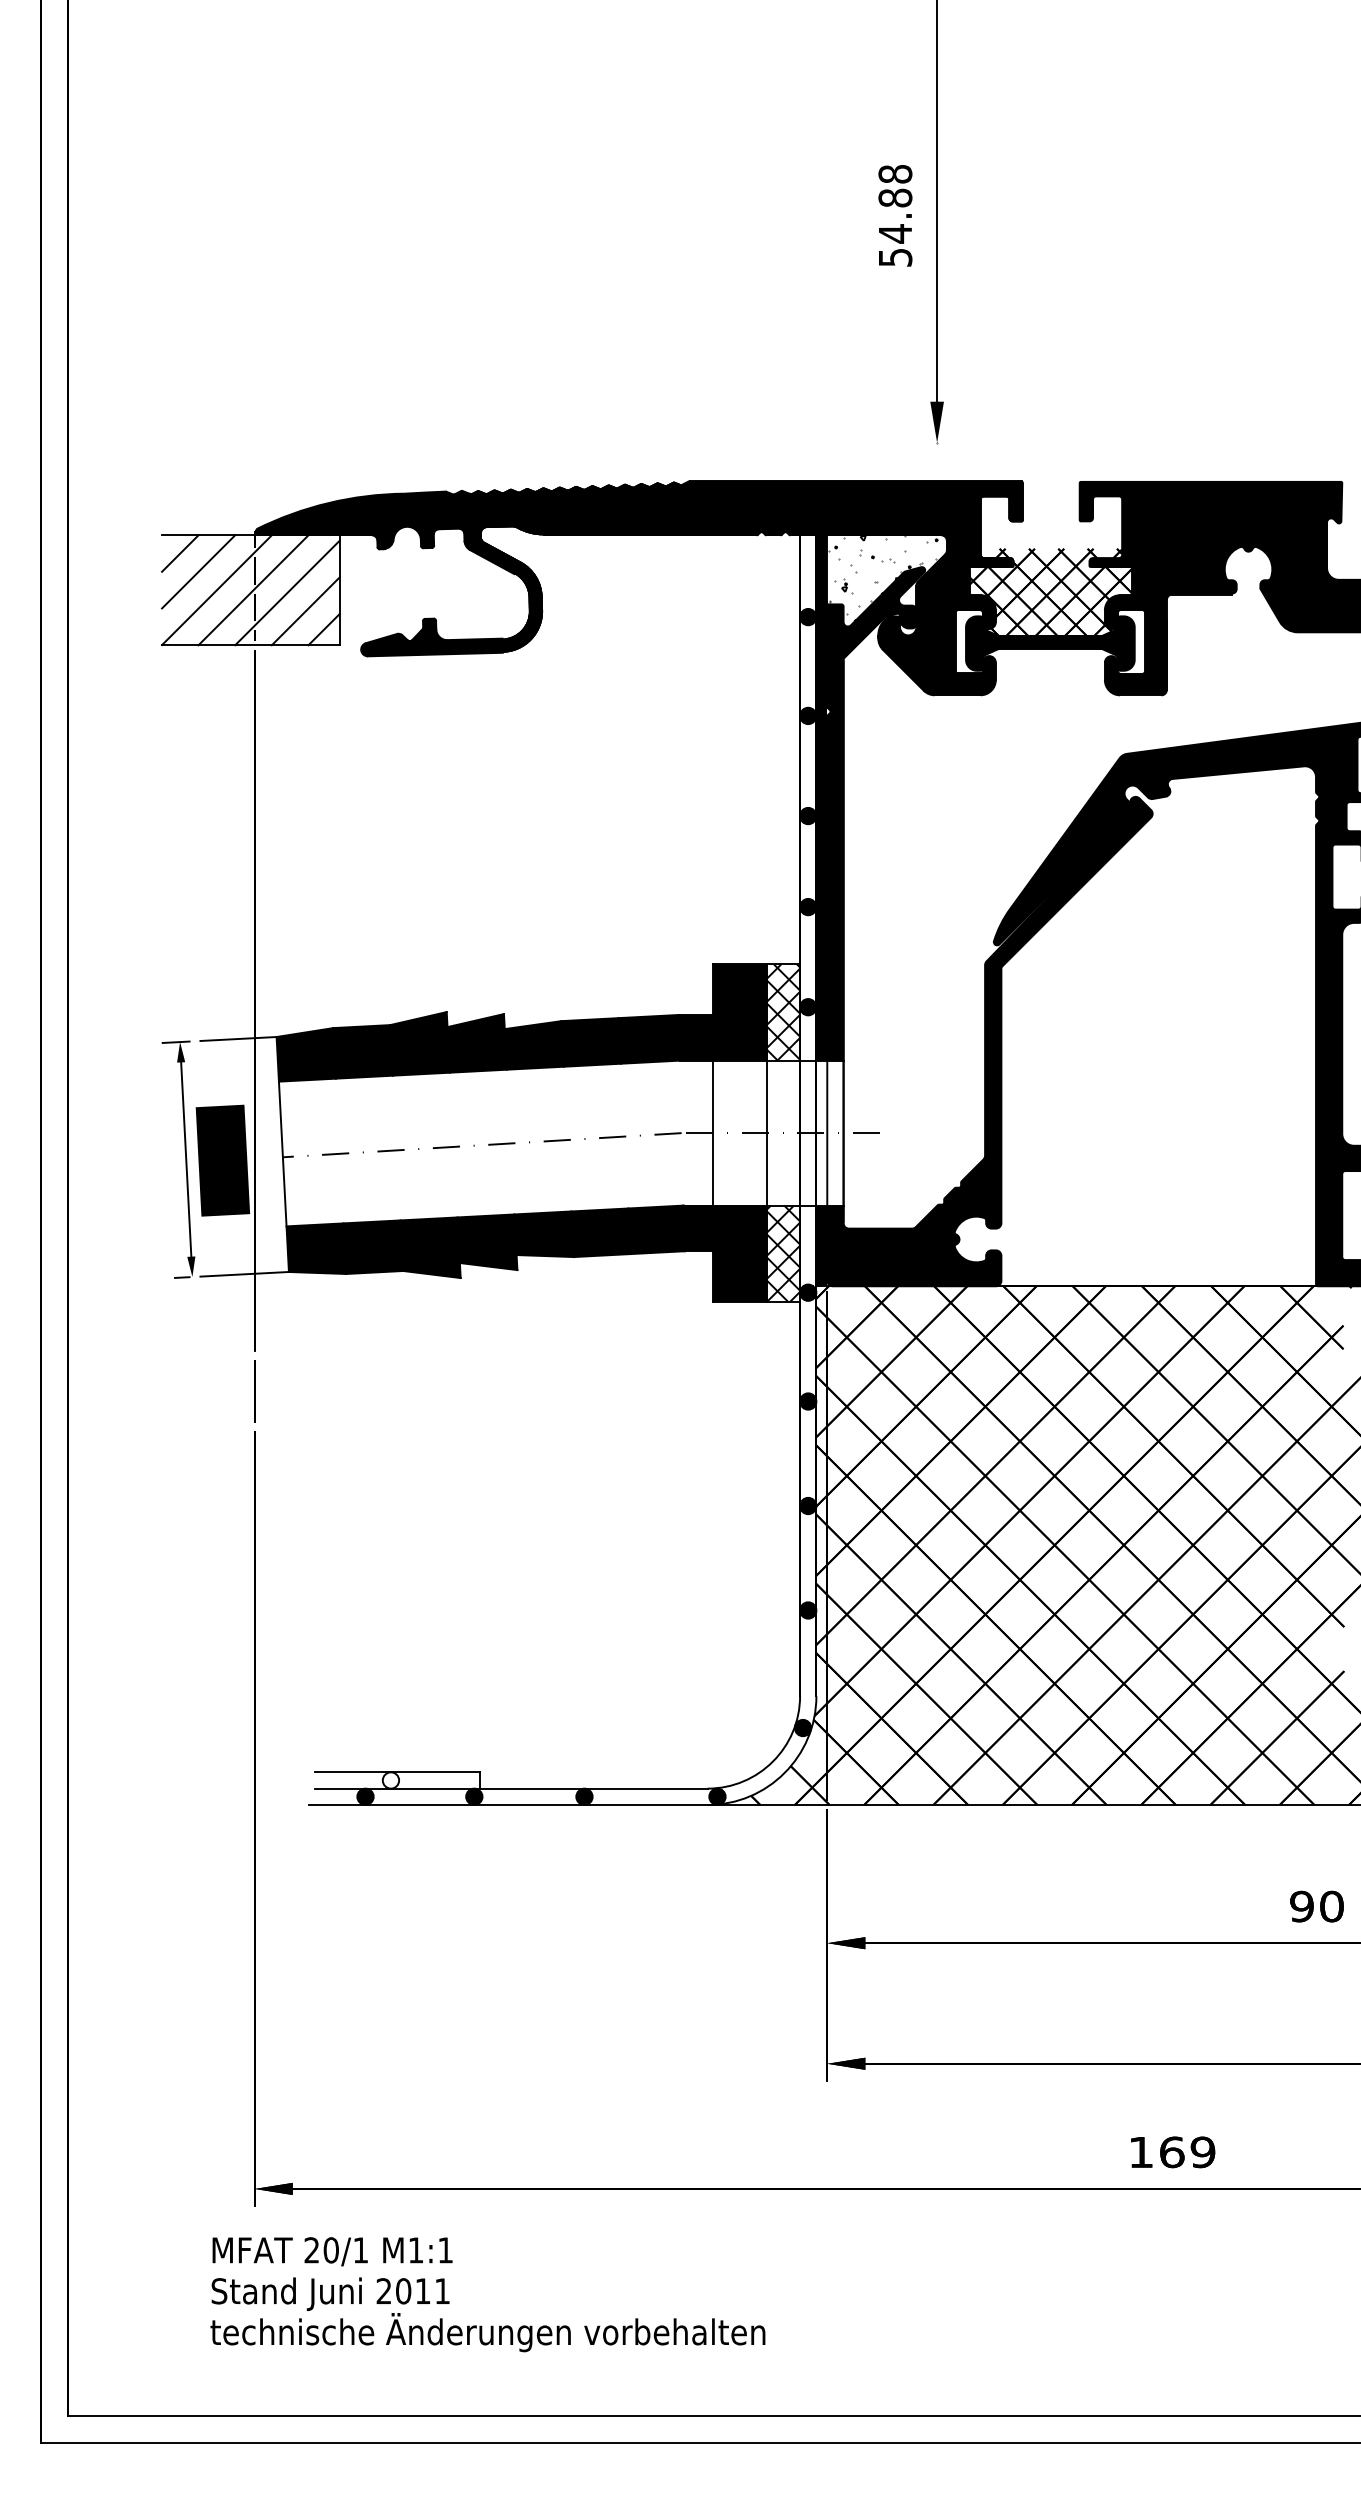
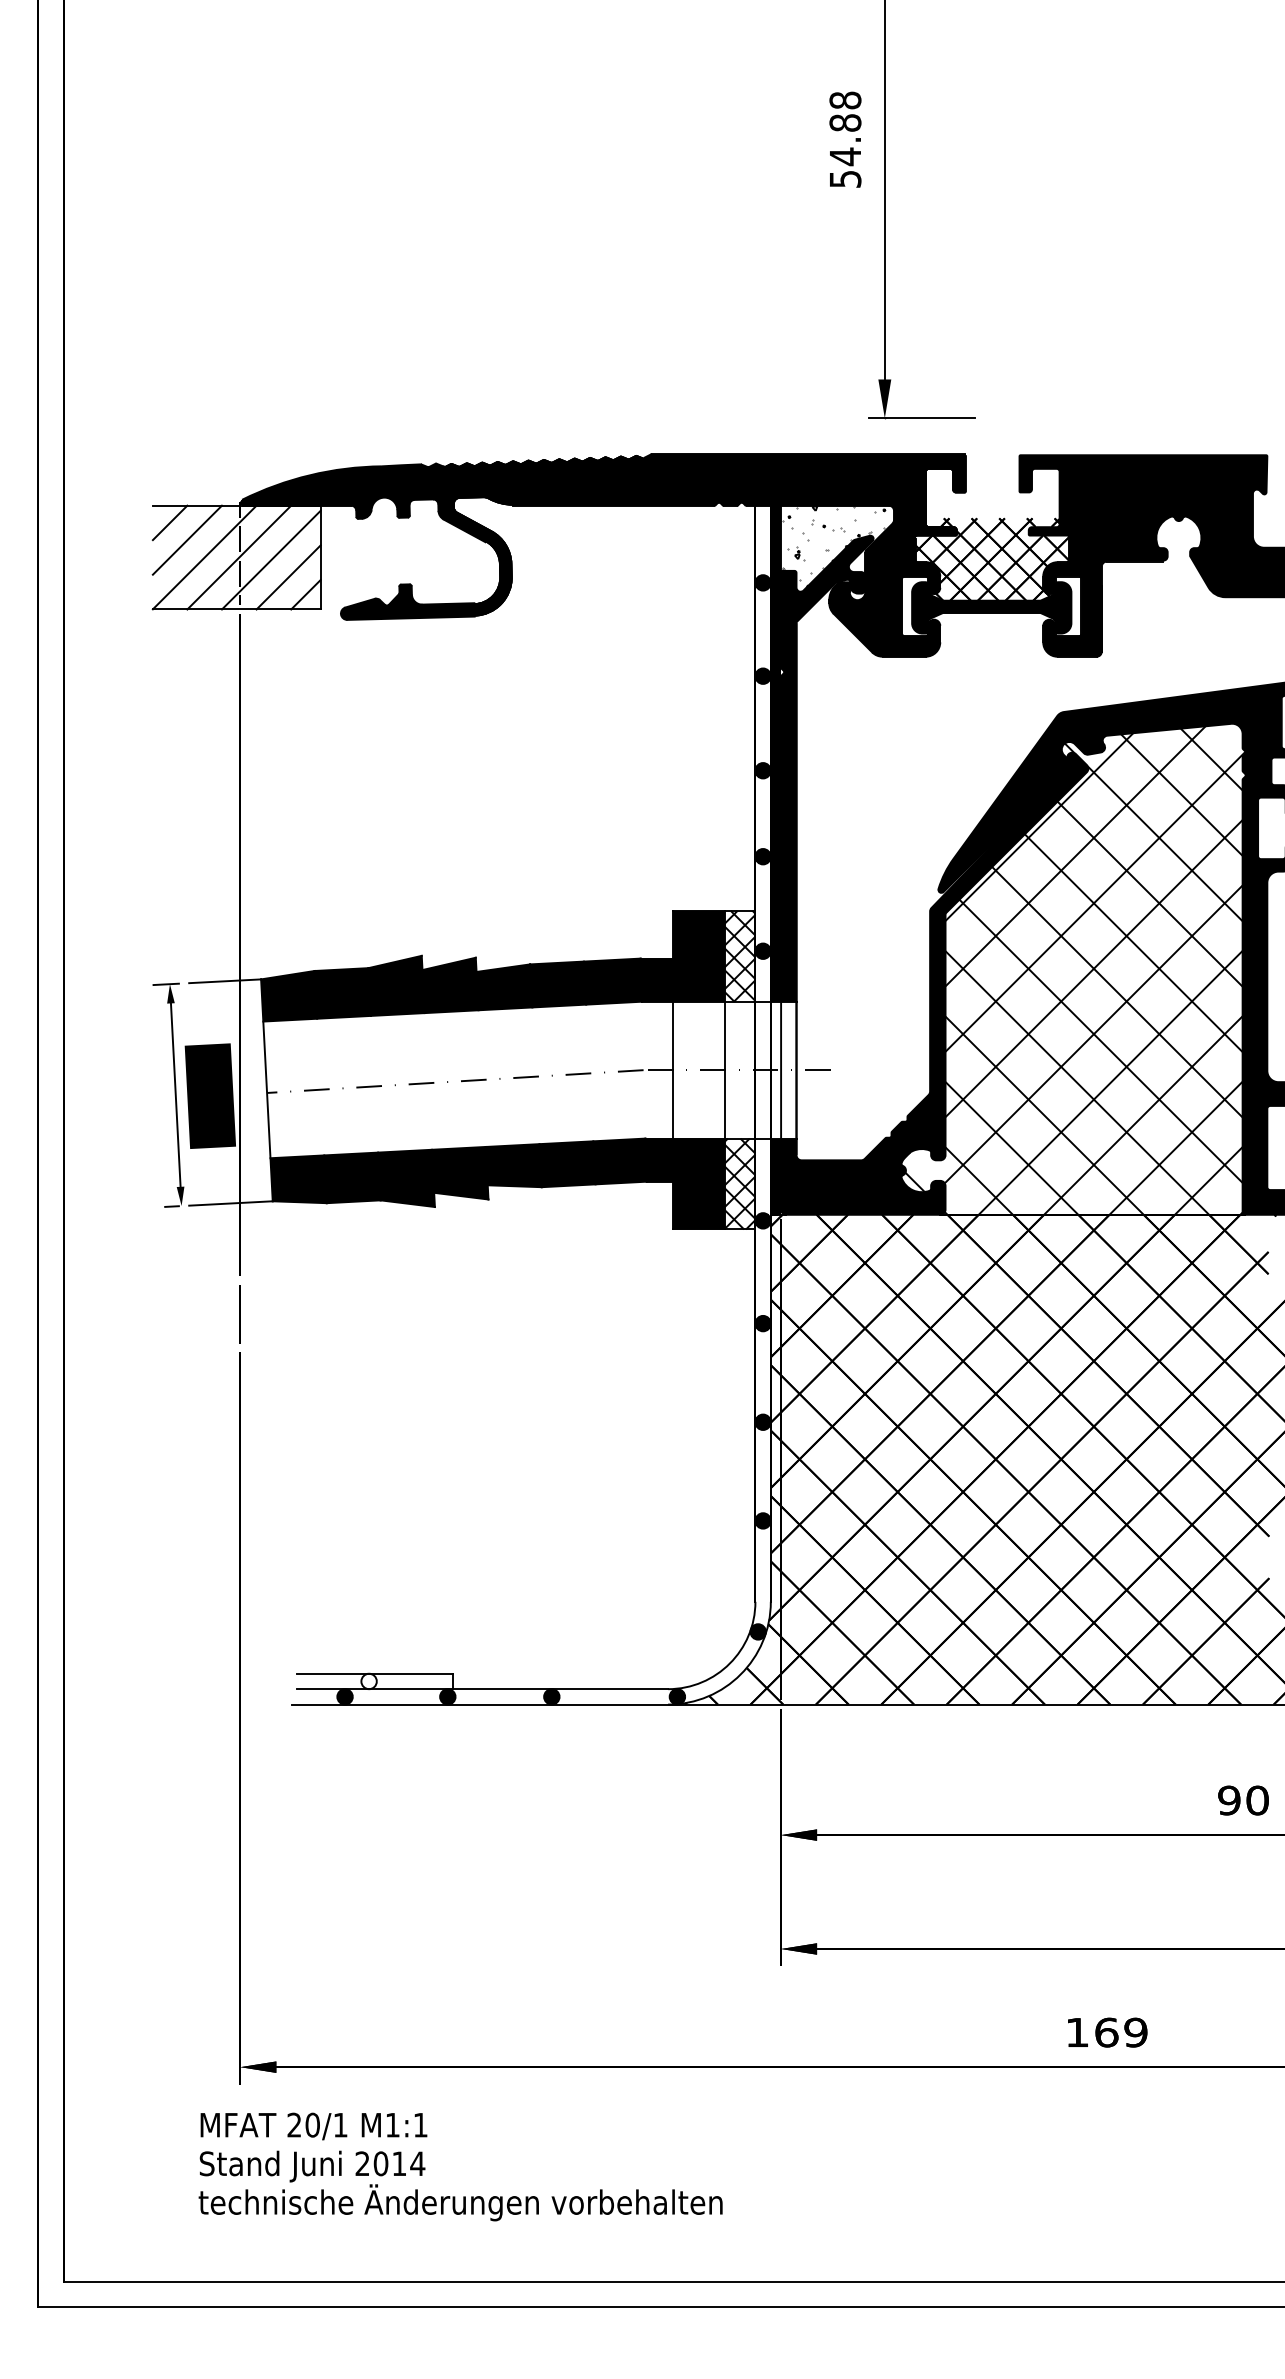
text: (895, 215) -> (845, 139), moved
line: (976, 442) -> (922, 418), added
hatch: (1138, 1027) -> (1074, 970), added
text: (442, 2290) -> (417, 2163), 2011 -> 2014

